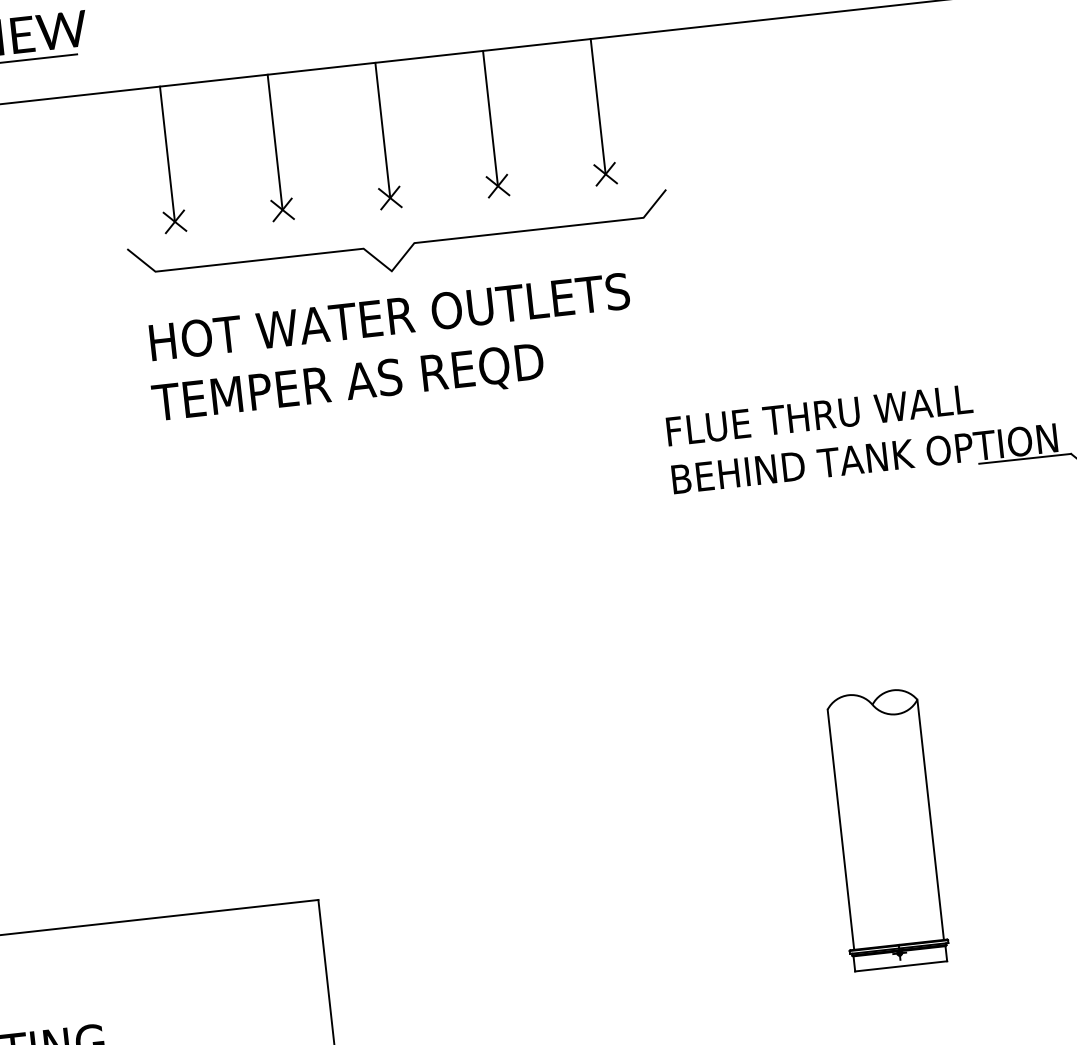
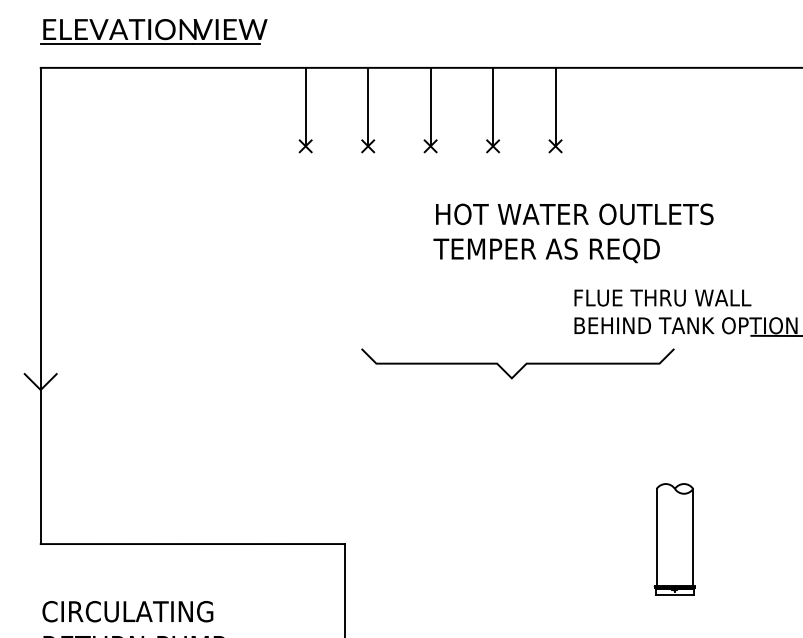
curve: (406, 250) -> (521, 367), moved
text: (391, 350) -> (573, 233), moved
part: (885, 829) -> (674, 539), size x0.7

